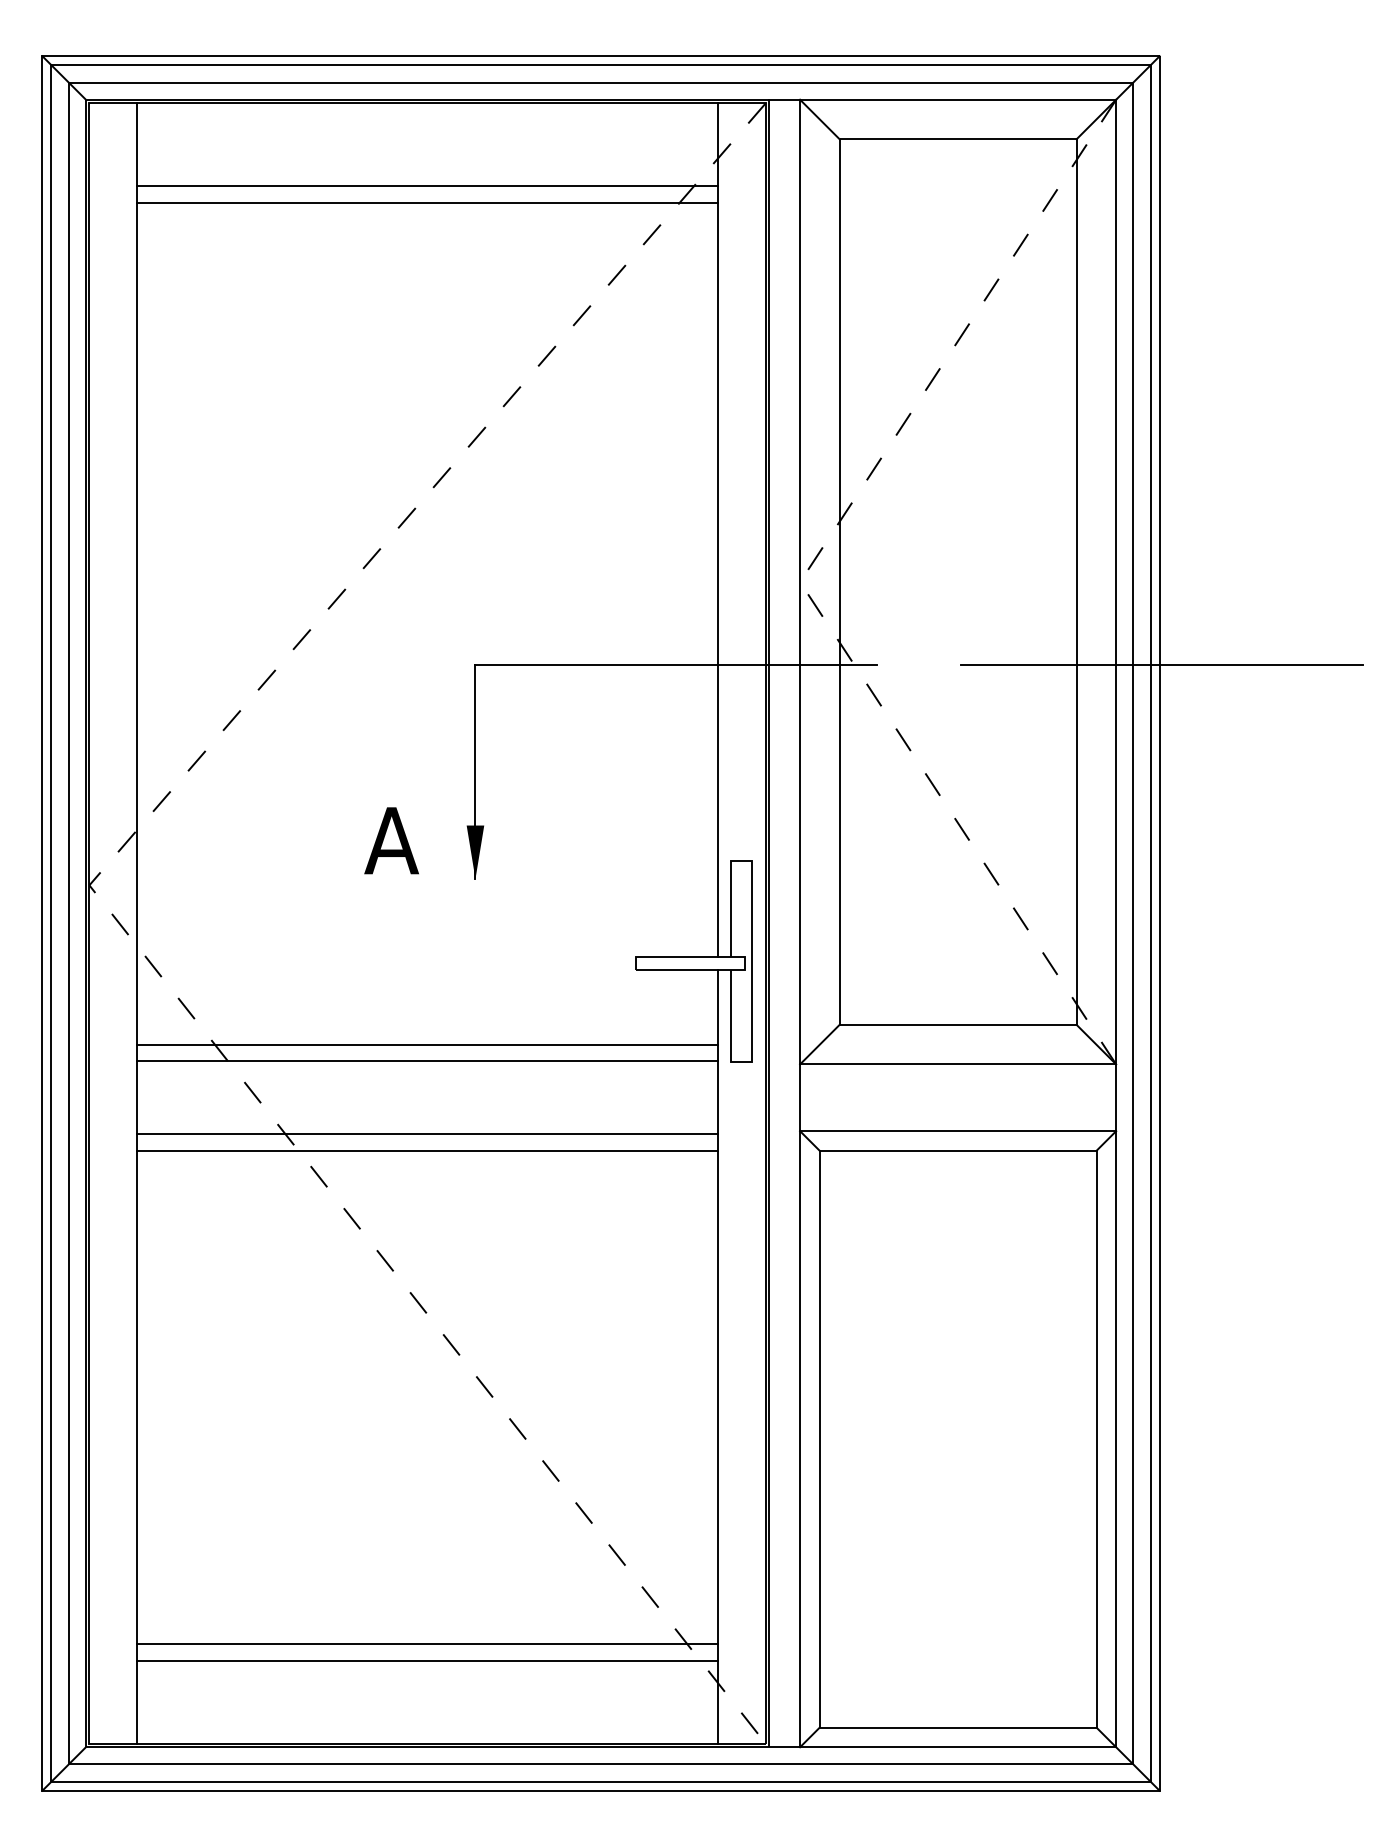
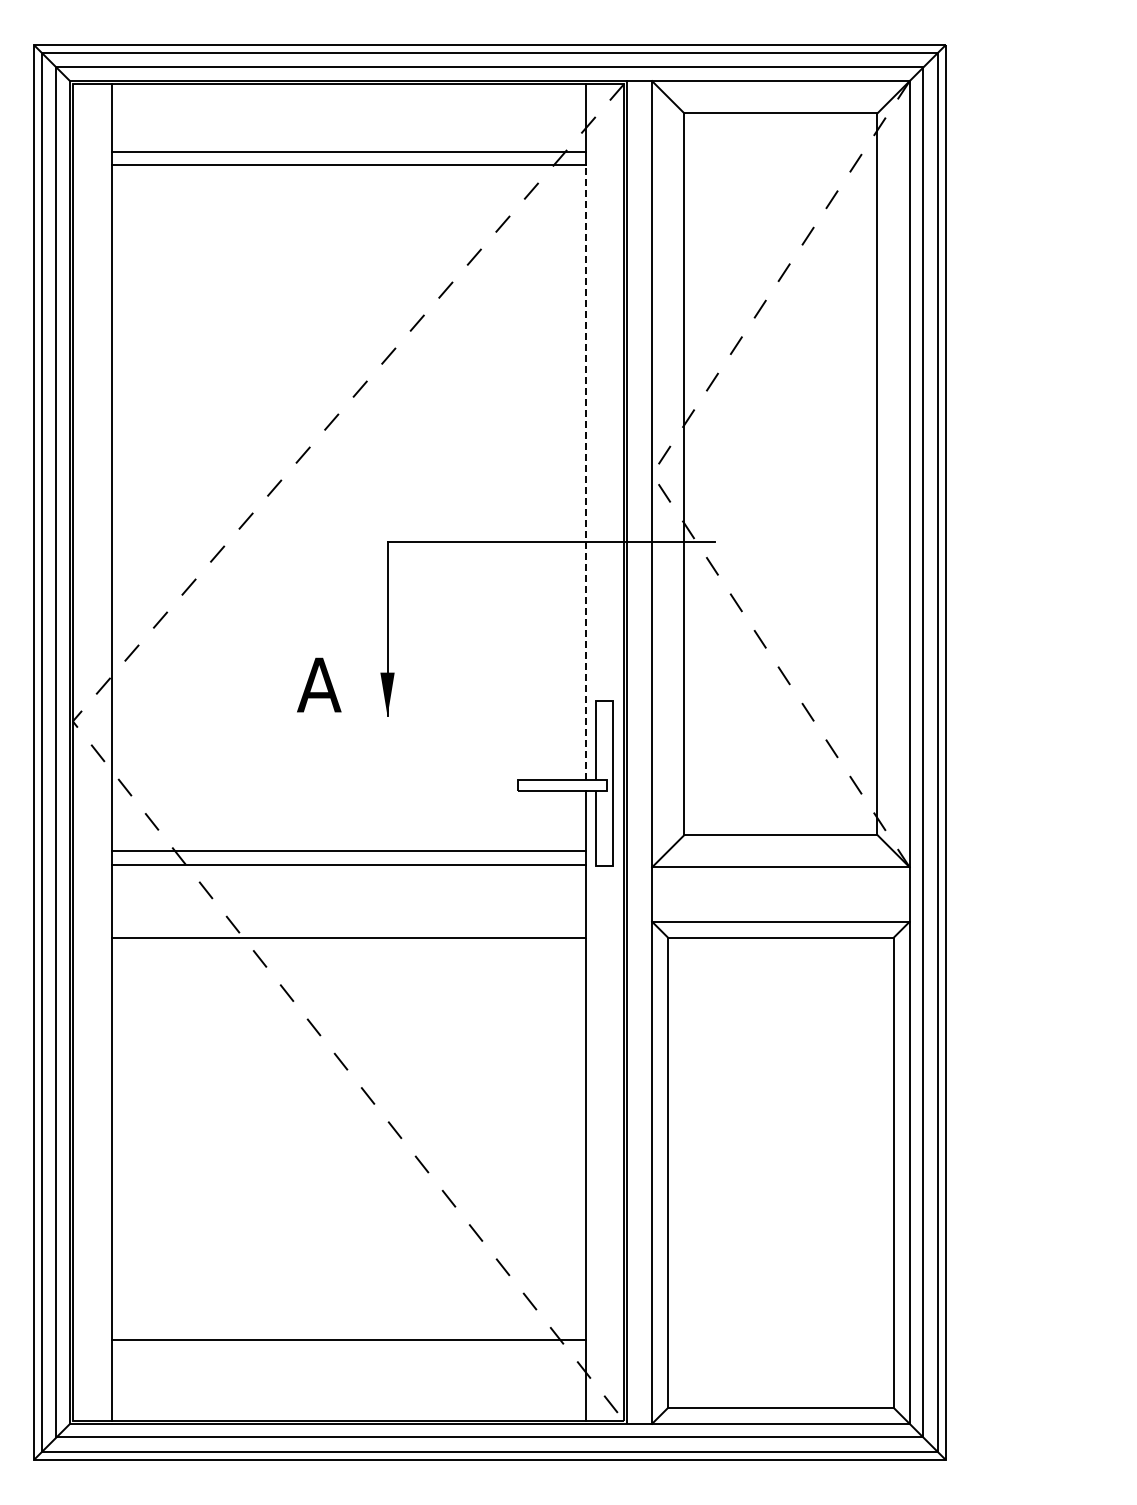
line: (718, 578) -> (585, 471), solid -> dashed
line: (1162, 664) -> (947, 541), removed
line: (427, 1134) -> (348, 924), removed
line: (427, 1660) -> (348, 1353), removed

